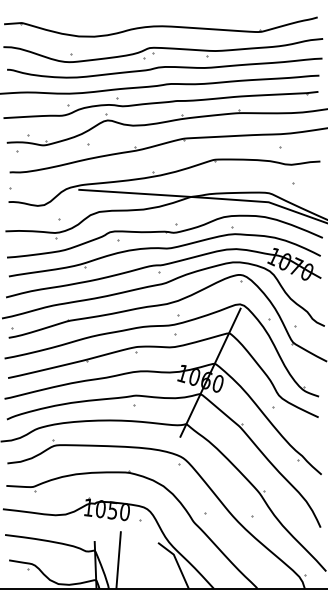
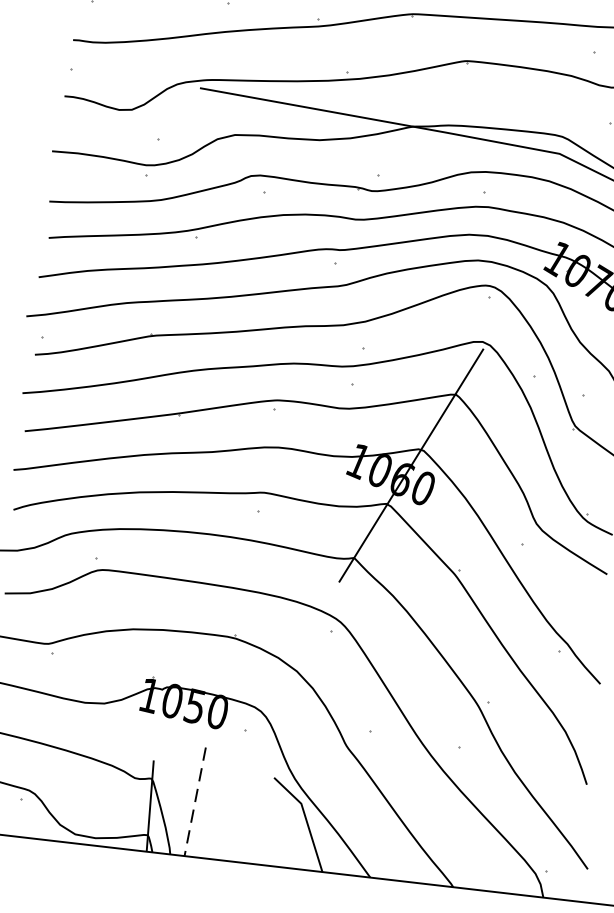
line: (118, 560) -> (194, 802), solid -> dashed

